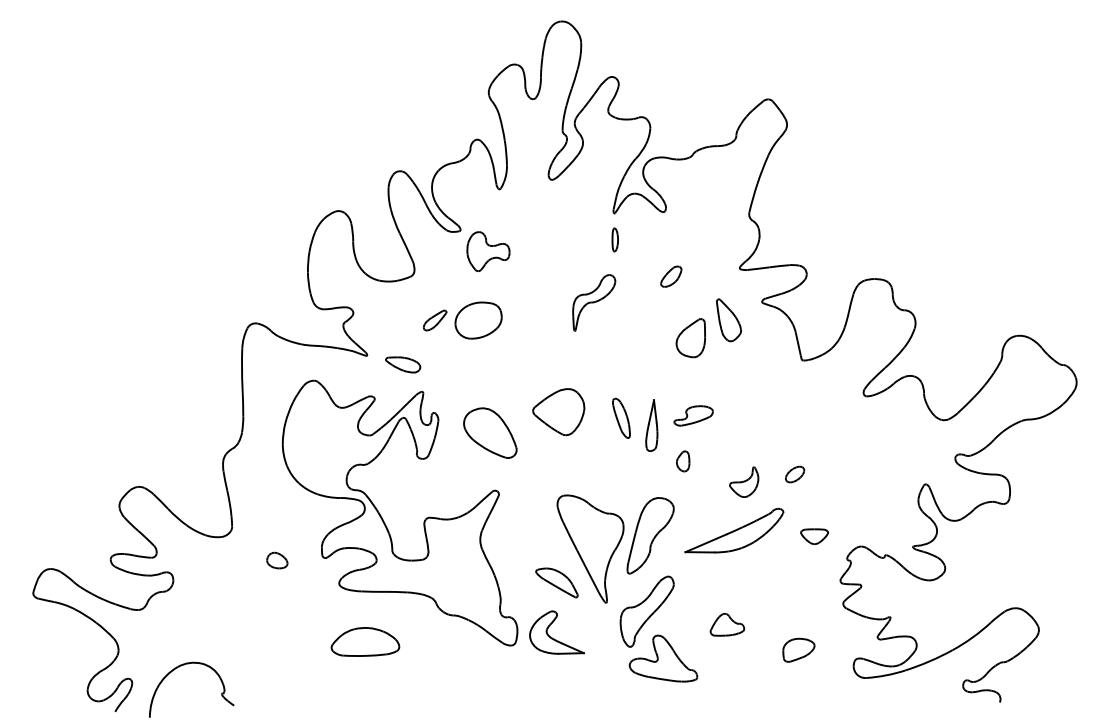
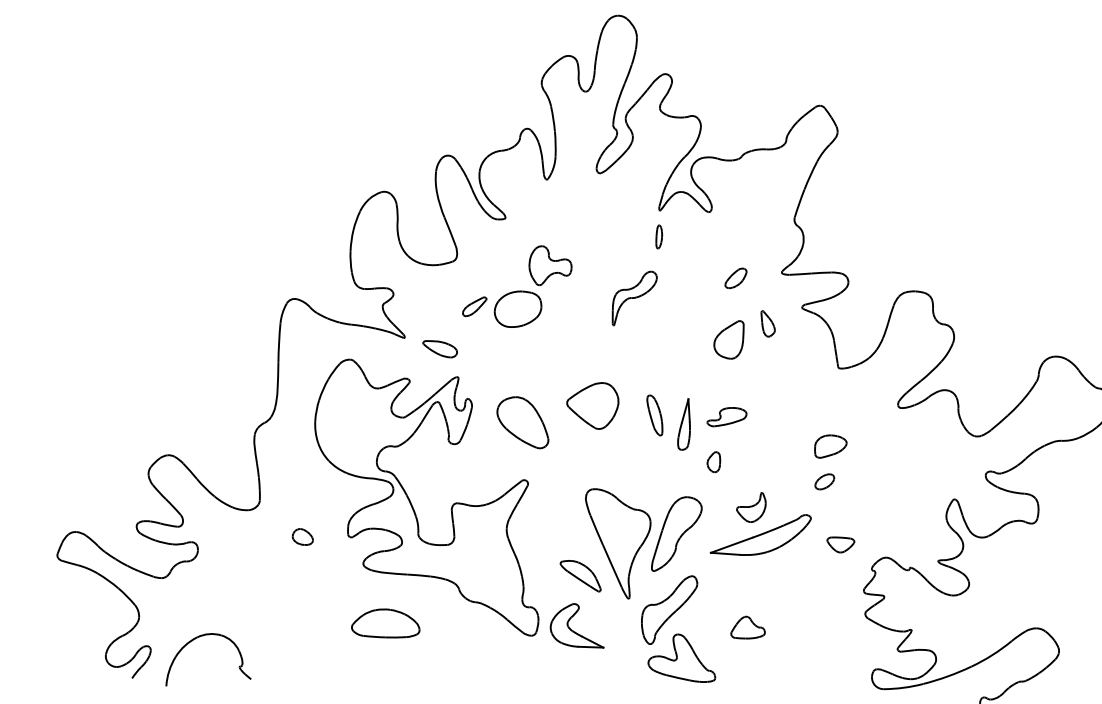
part: (488, 251) -> (550, 266), moved
part: (671, 276) -> (736, 278), moved
part: (728, 320) -> (767, 324), size x0.6
part: (744, 481) -> (751, 506), moved
part: (798, 649) -> (830, 446), moved

